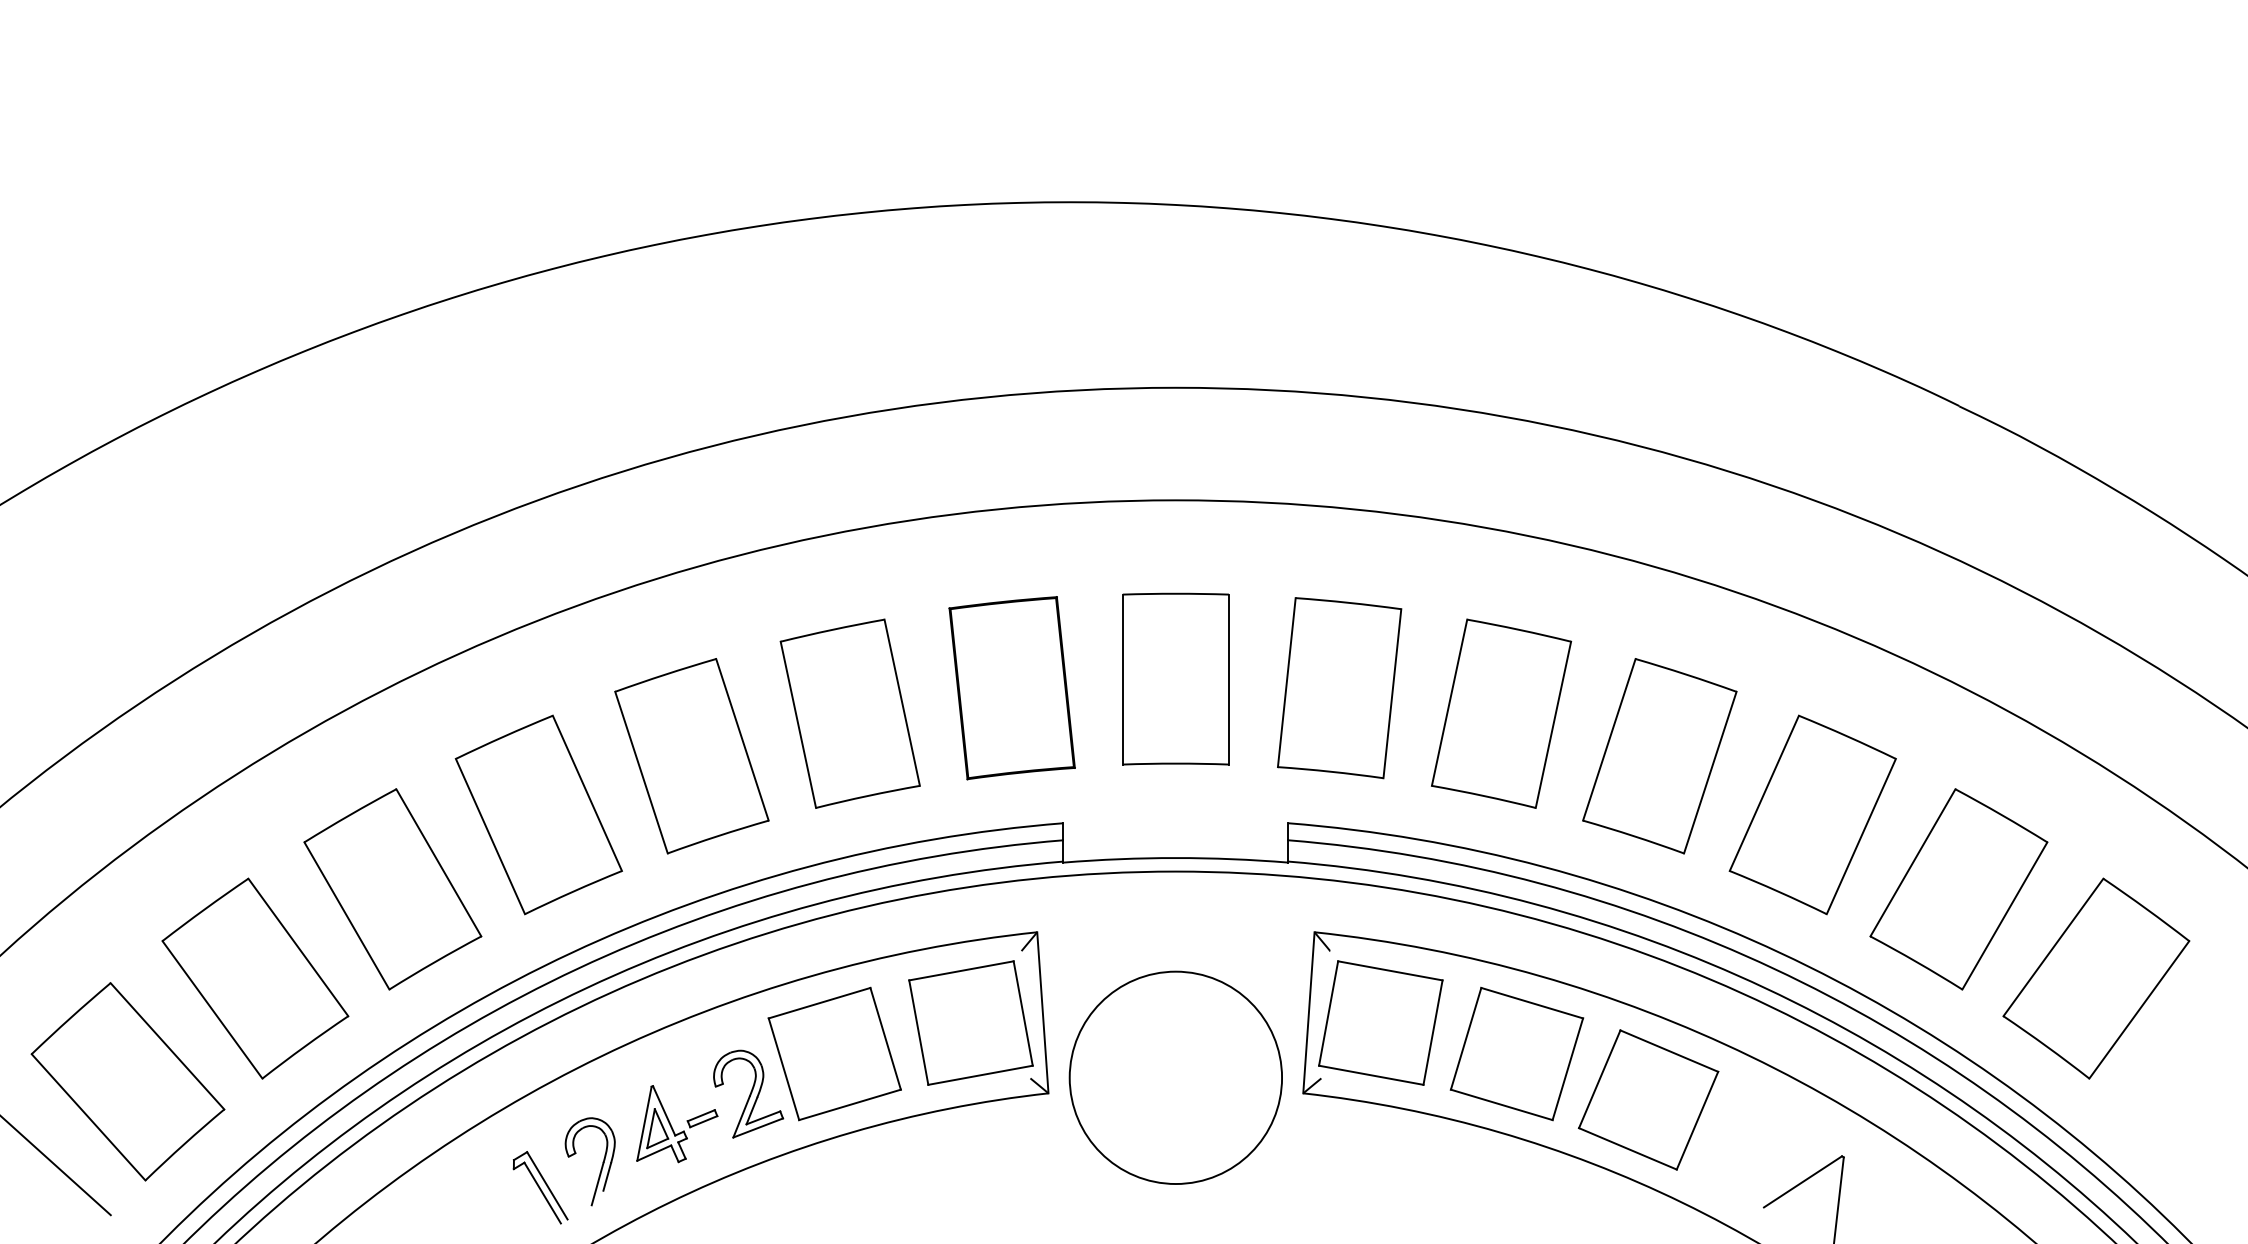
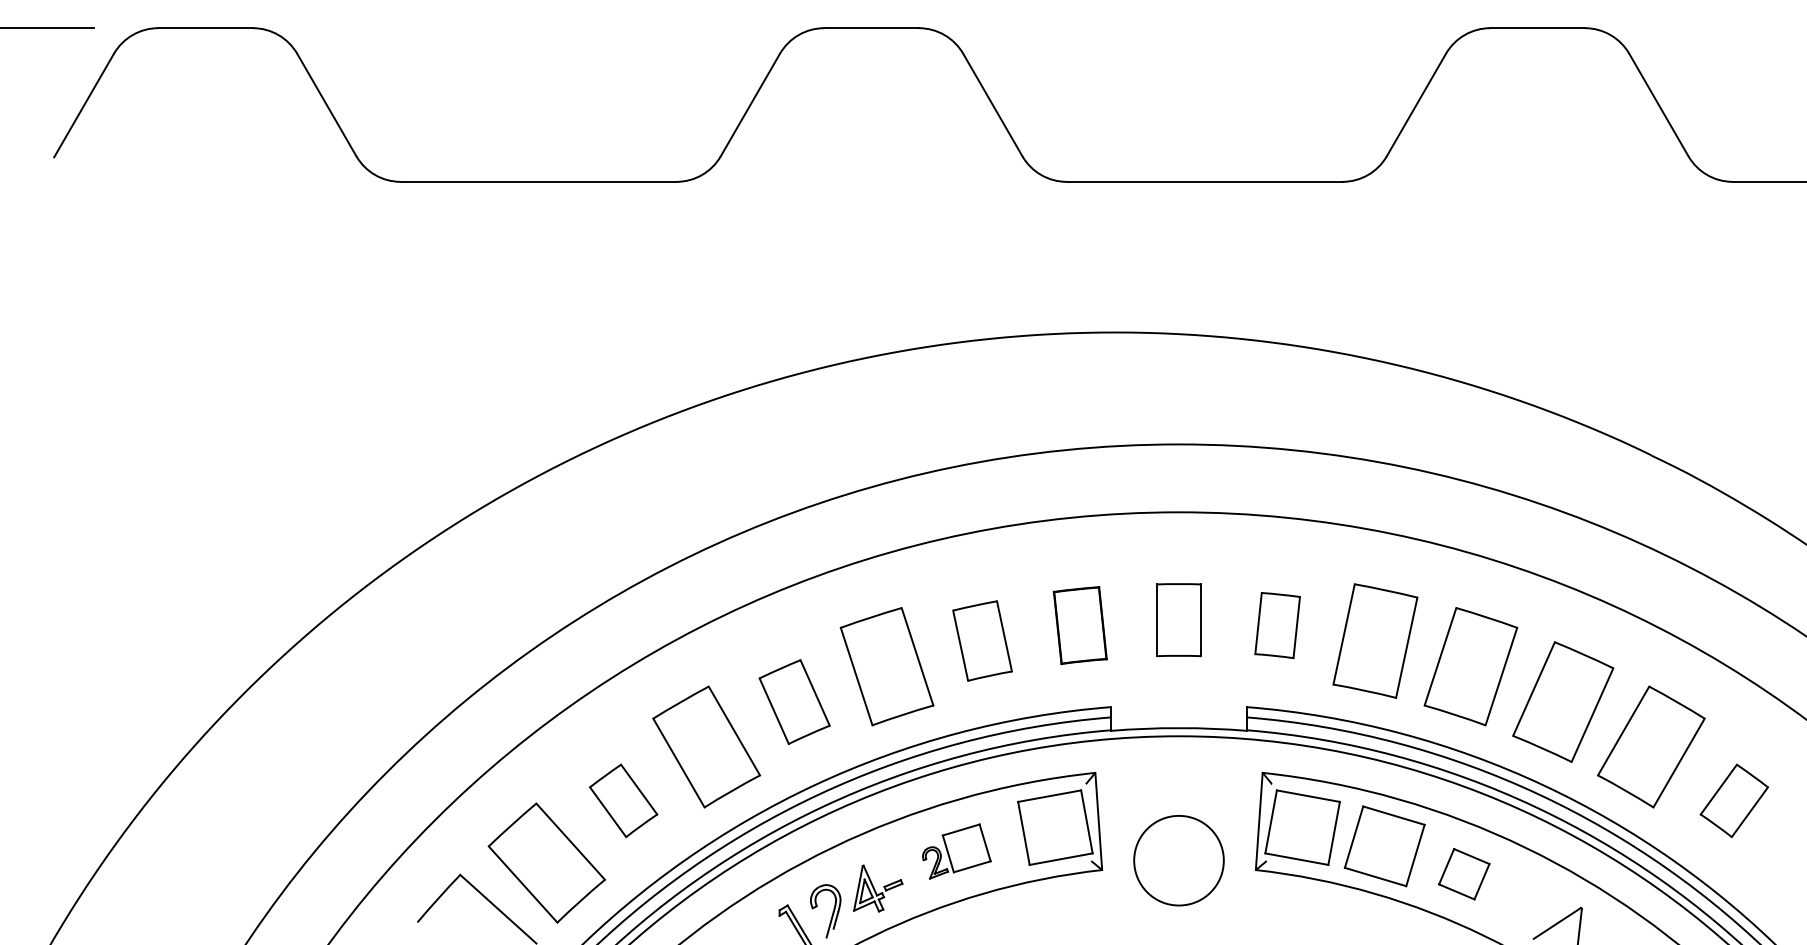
part: (1175, 677) -> (1178, 619), size x0.7
part: (1012, 687) -> (1080, 625), size x0.7
part: (1339, 687) -> (1277, 625), size x0.6
part: (850, 712) -> (982, 640), size x0.7
part: (538, 813) -> (794, 701), size x0.7
part: (255, 978) -> (623, 800), size x0.6
part: (2096, 978) -> (1734, 800), size x0.6
part: (807, 1062) -> (956, 851), size x0.6
circle: (1175, 1077) -> (1178, 860), size x0.7
part: (1649, 1100) -> (1464, 874), size x0.6

